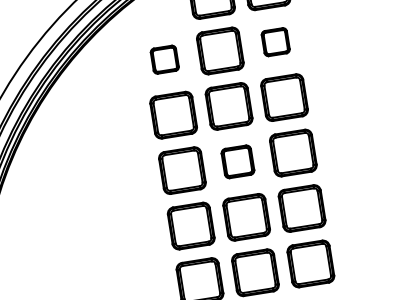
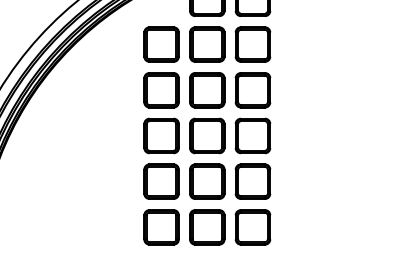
part: (275, 42) -> (252, 44), size x1.67
part: (164, 59) -> (161, 44), size x1.67
part: (238, 161) -> (207, 135), size x1.43

